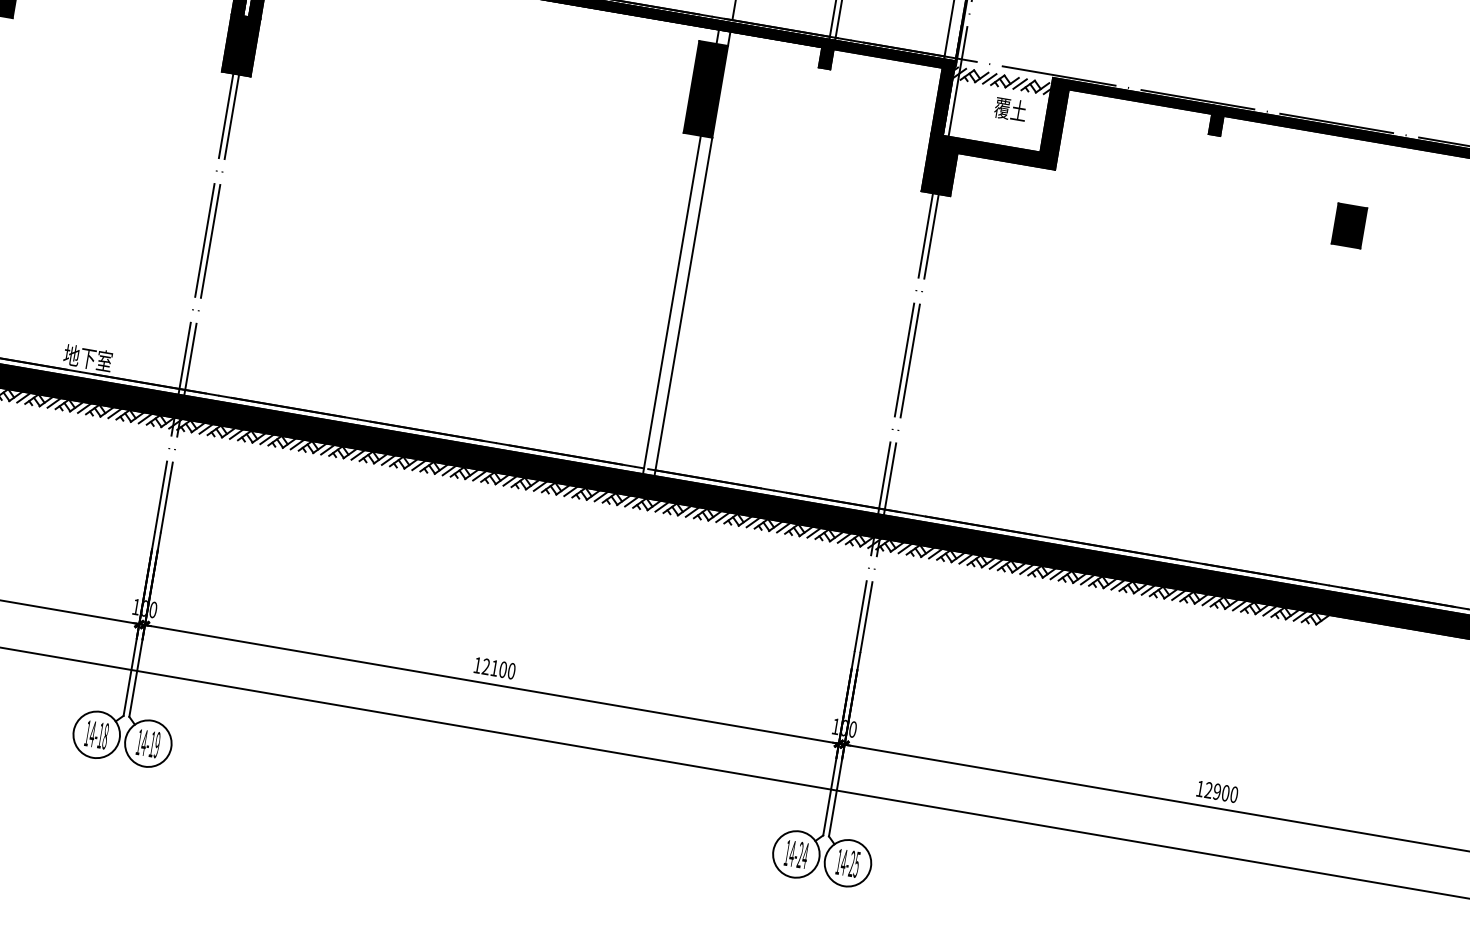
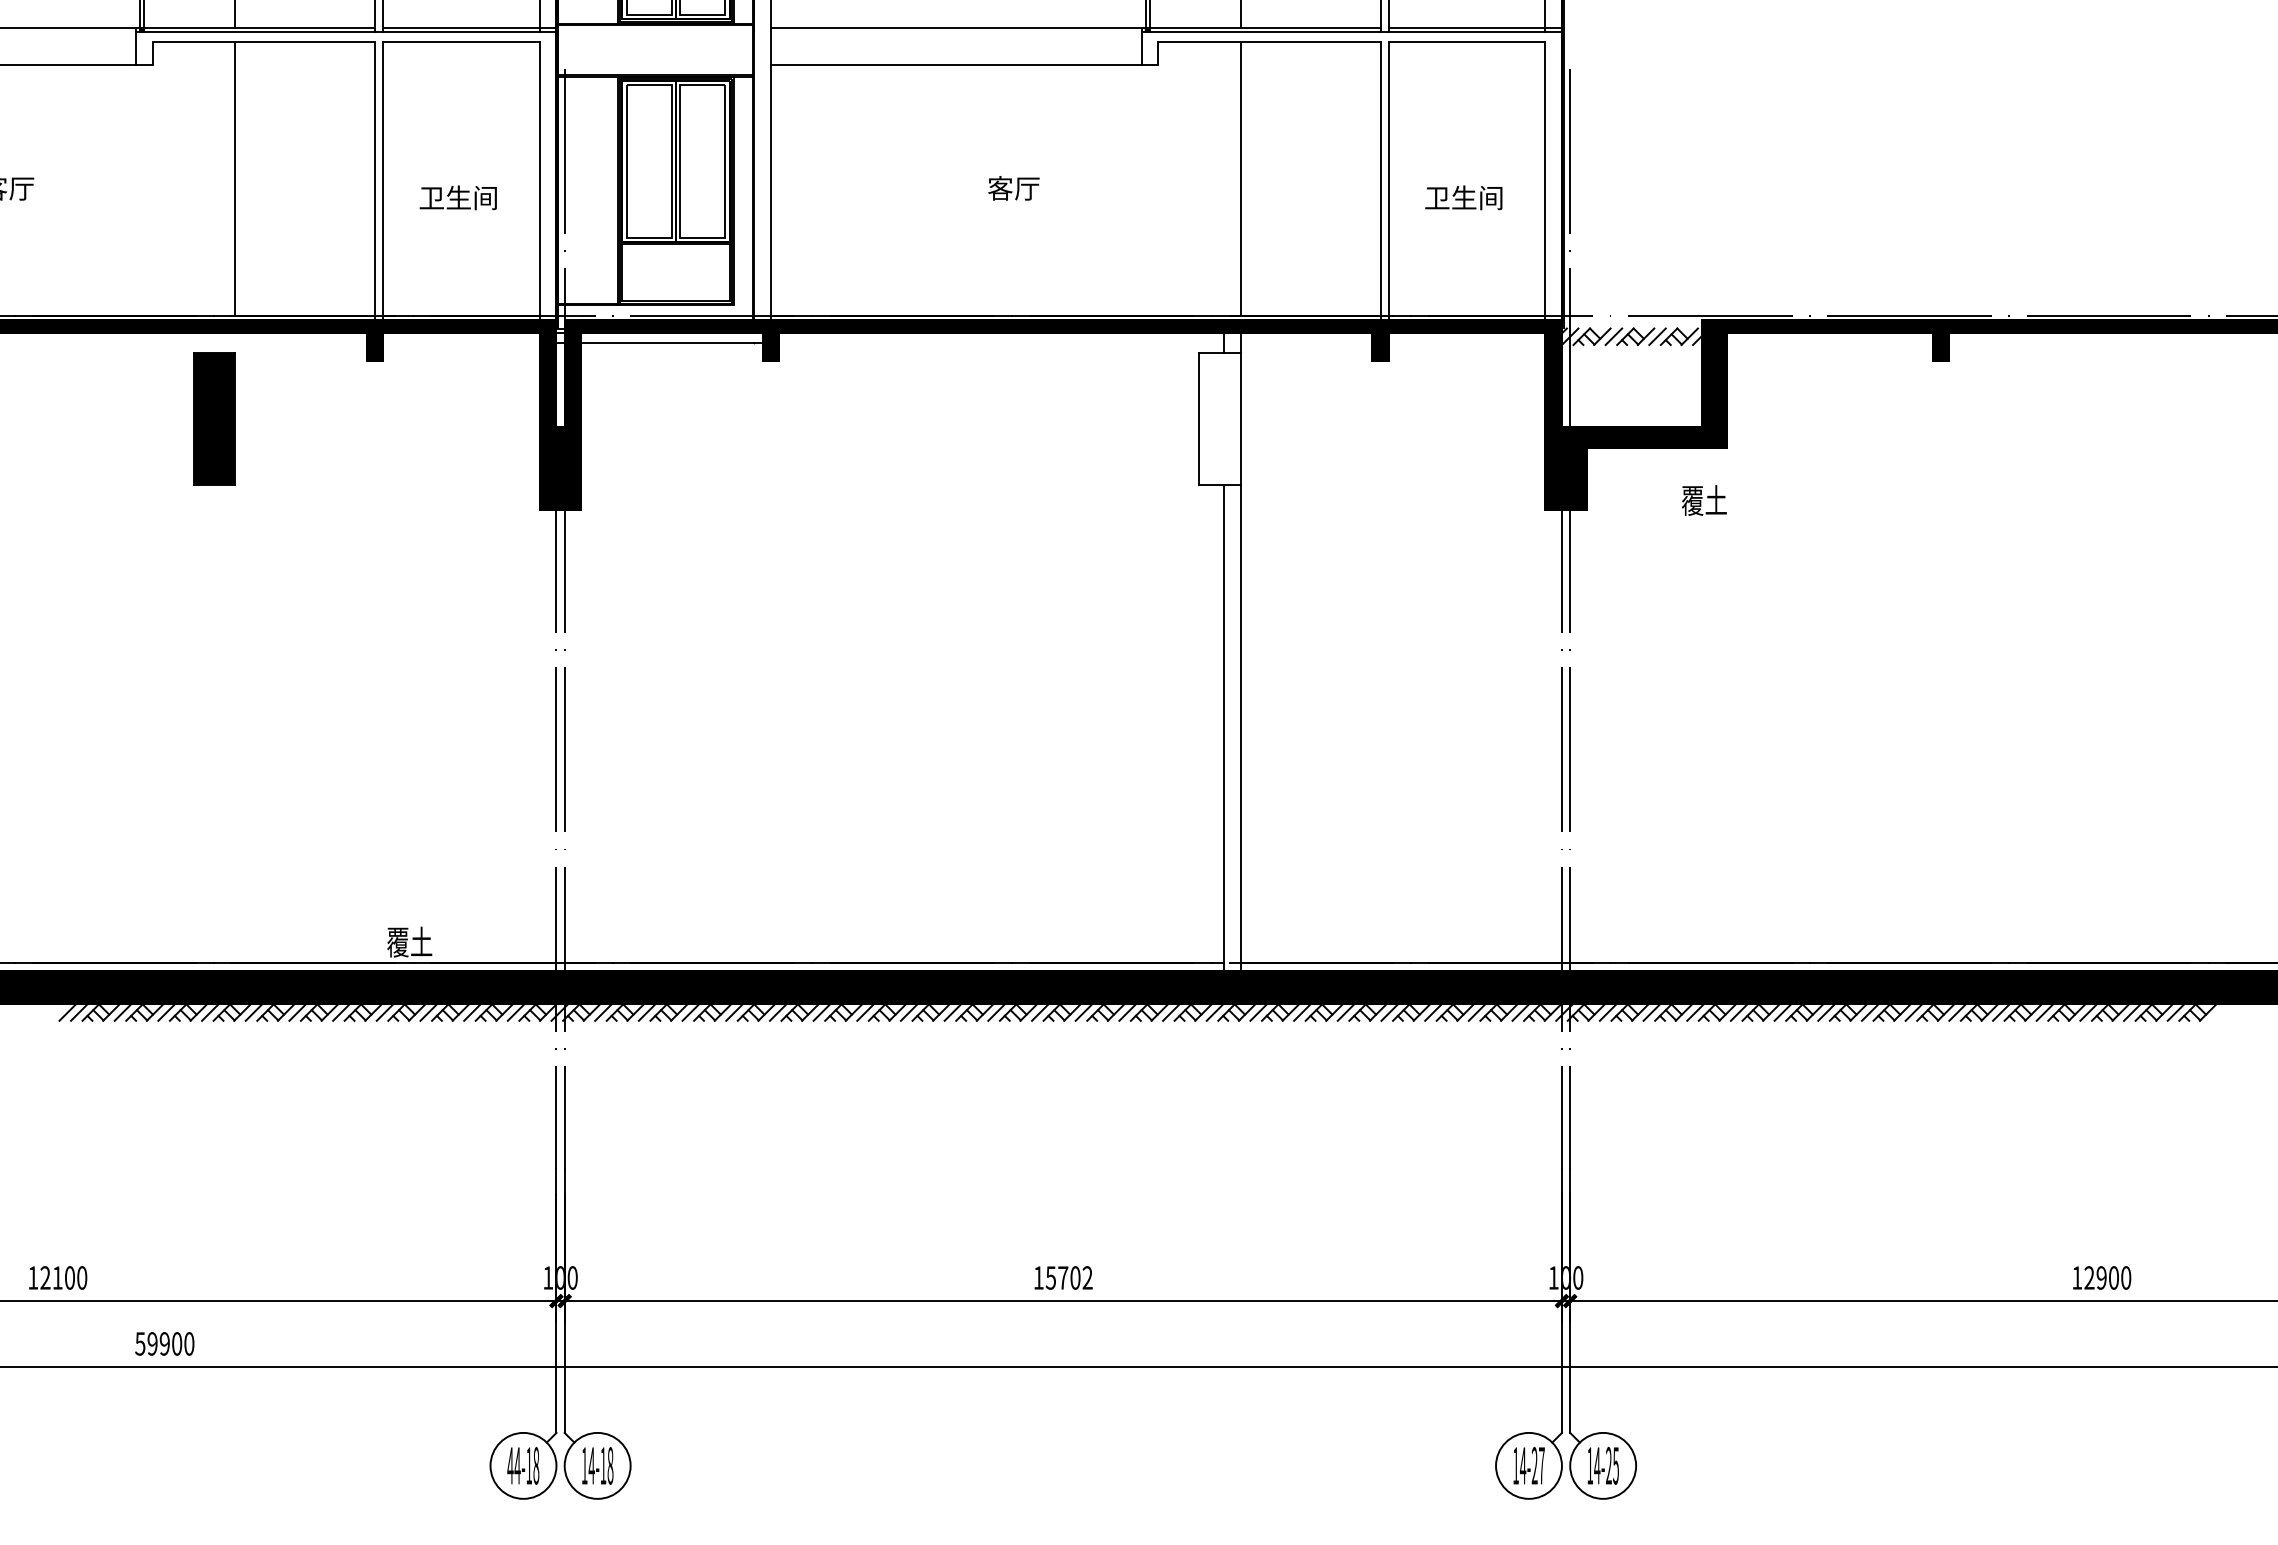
fill: (705, 89) -> (1219, 419), removed
text: (1010, 109) -> (1704, 500), moved
part: (1349, 225) -> (2151, 455), removed
text: (88, 357) -> (421, 941), 地下室 -> 覆土
text: (498, 668) -> (1068, 1277), 12100 -> 15702
text: (87, 733) -> (510, 1465), 14-18 -> 44-18
text: (157, 744) -> (610, 1465), 14-19 -> 14-18
text: (805, 855) -> (1541, 1465), 14-24 -> 14-27

